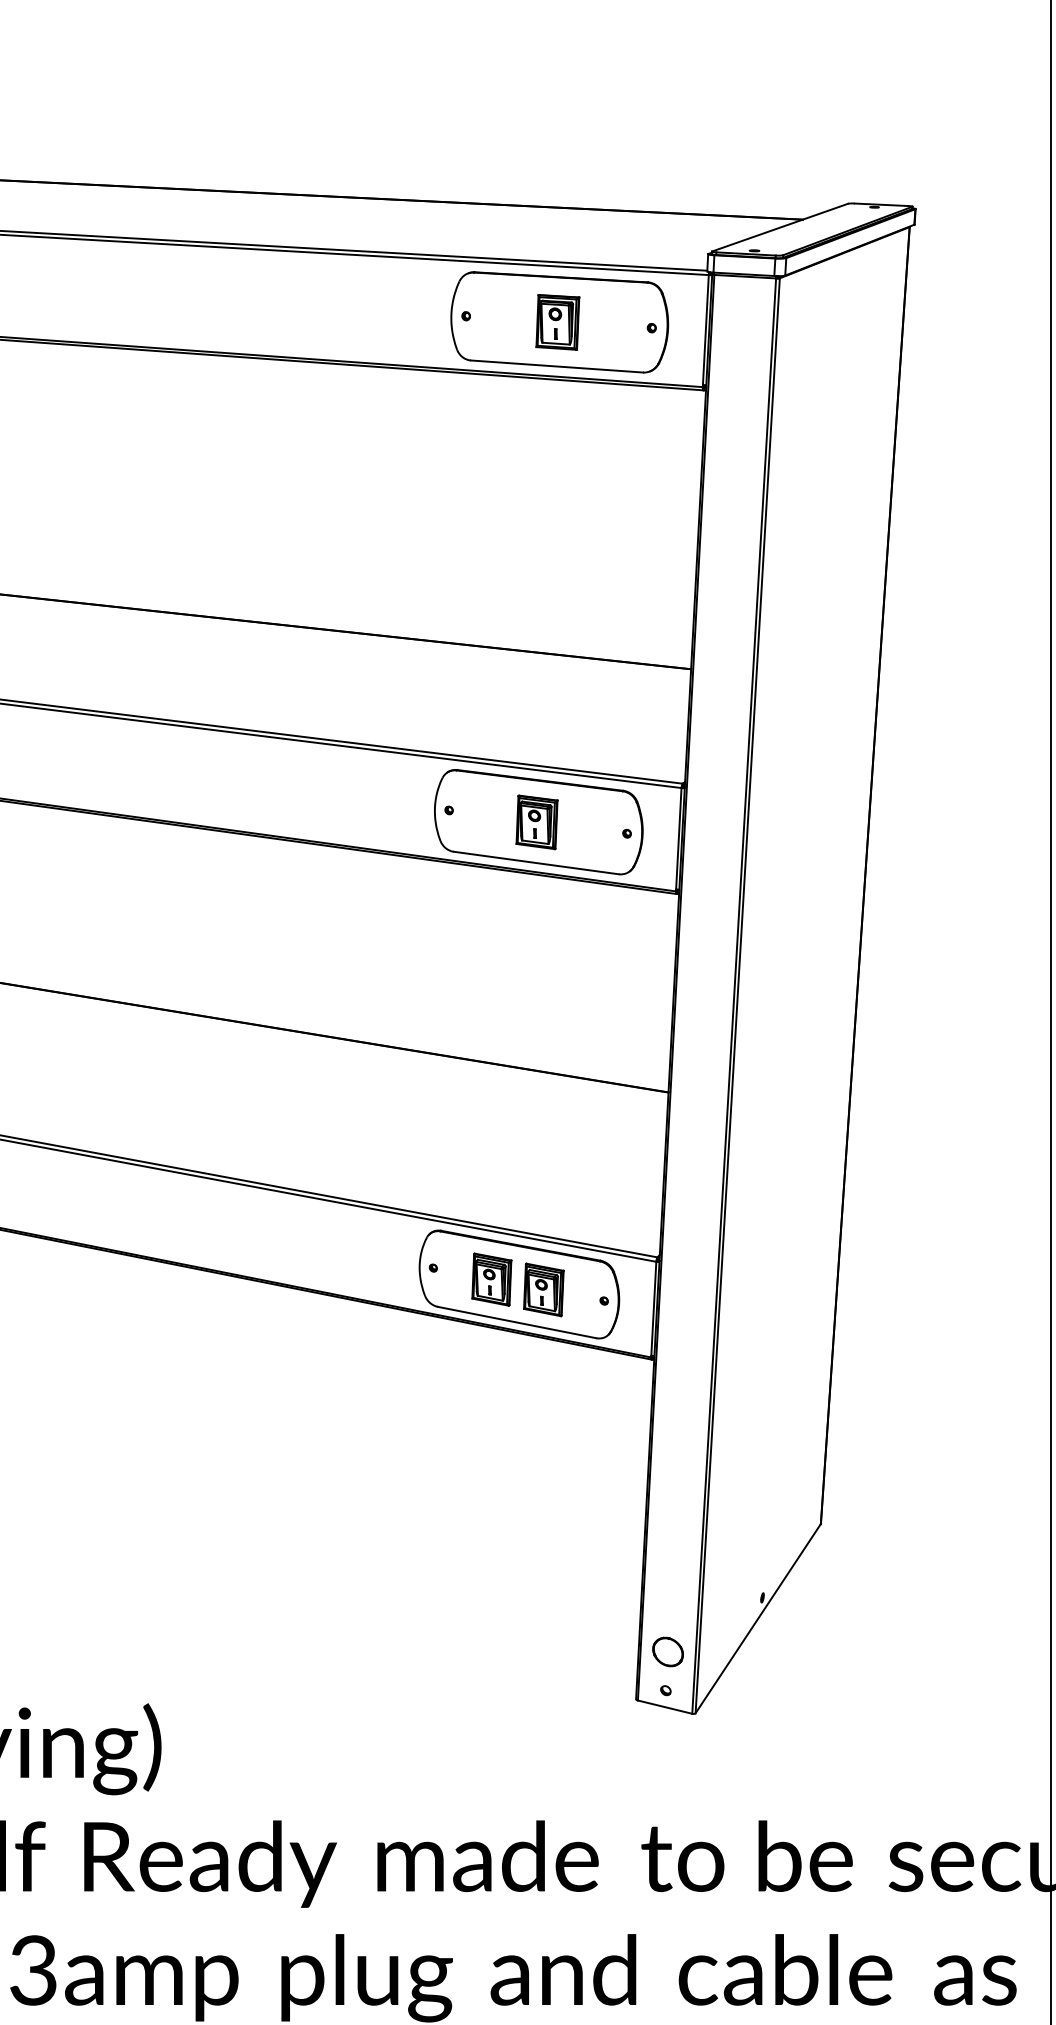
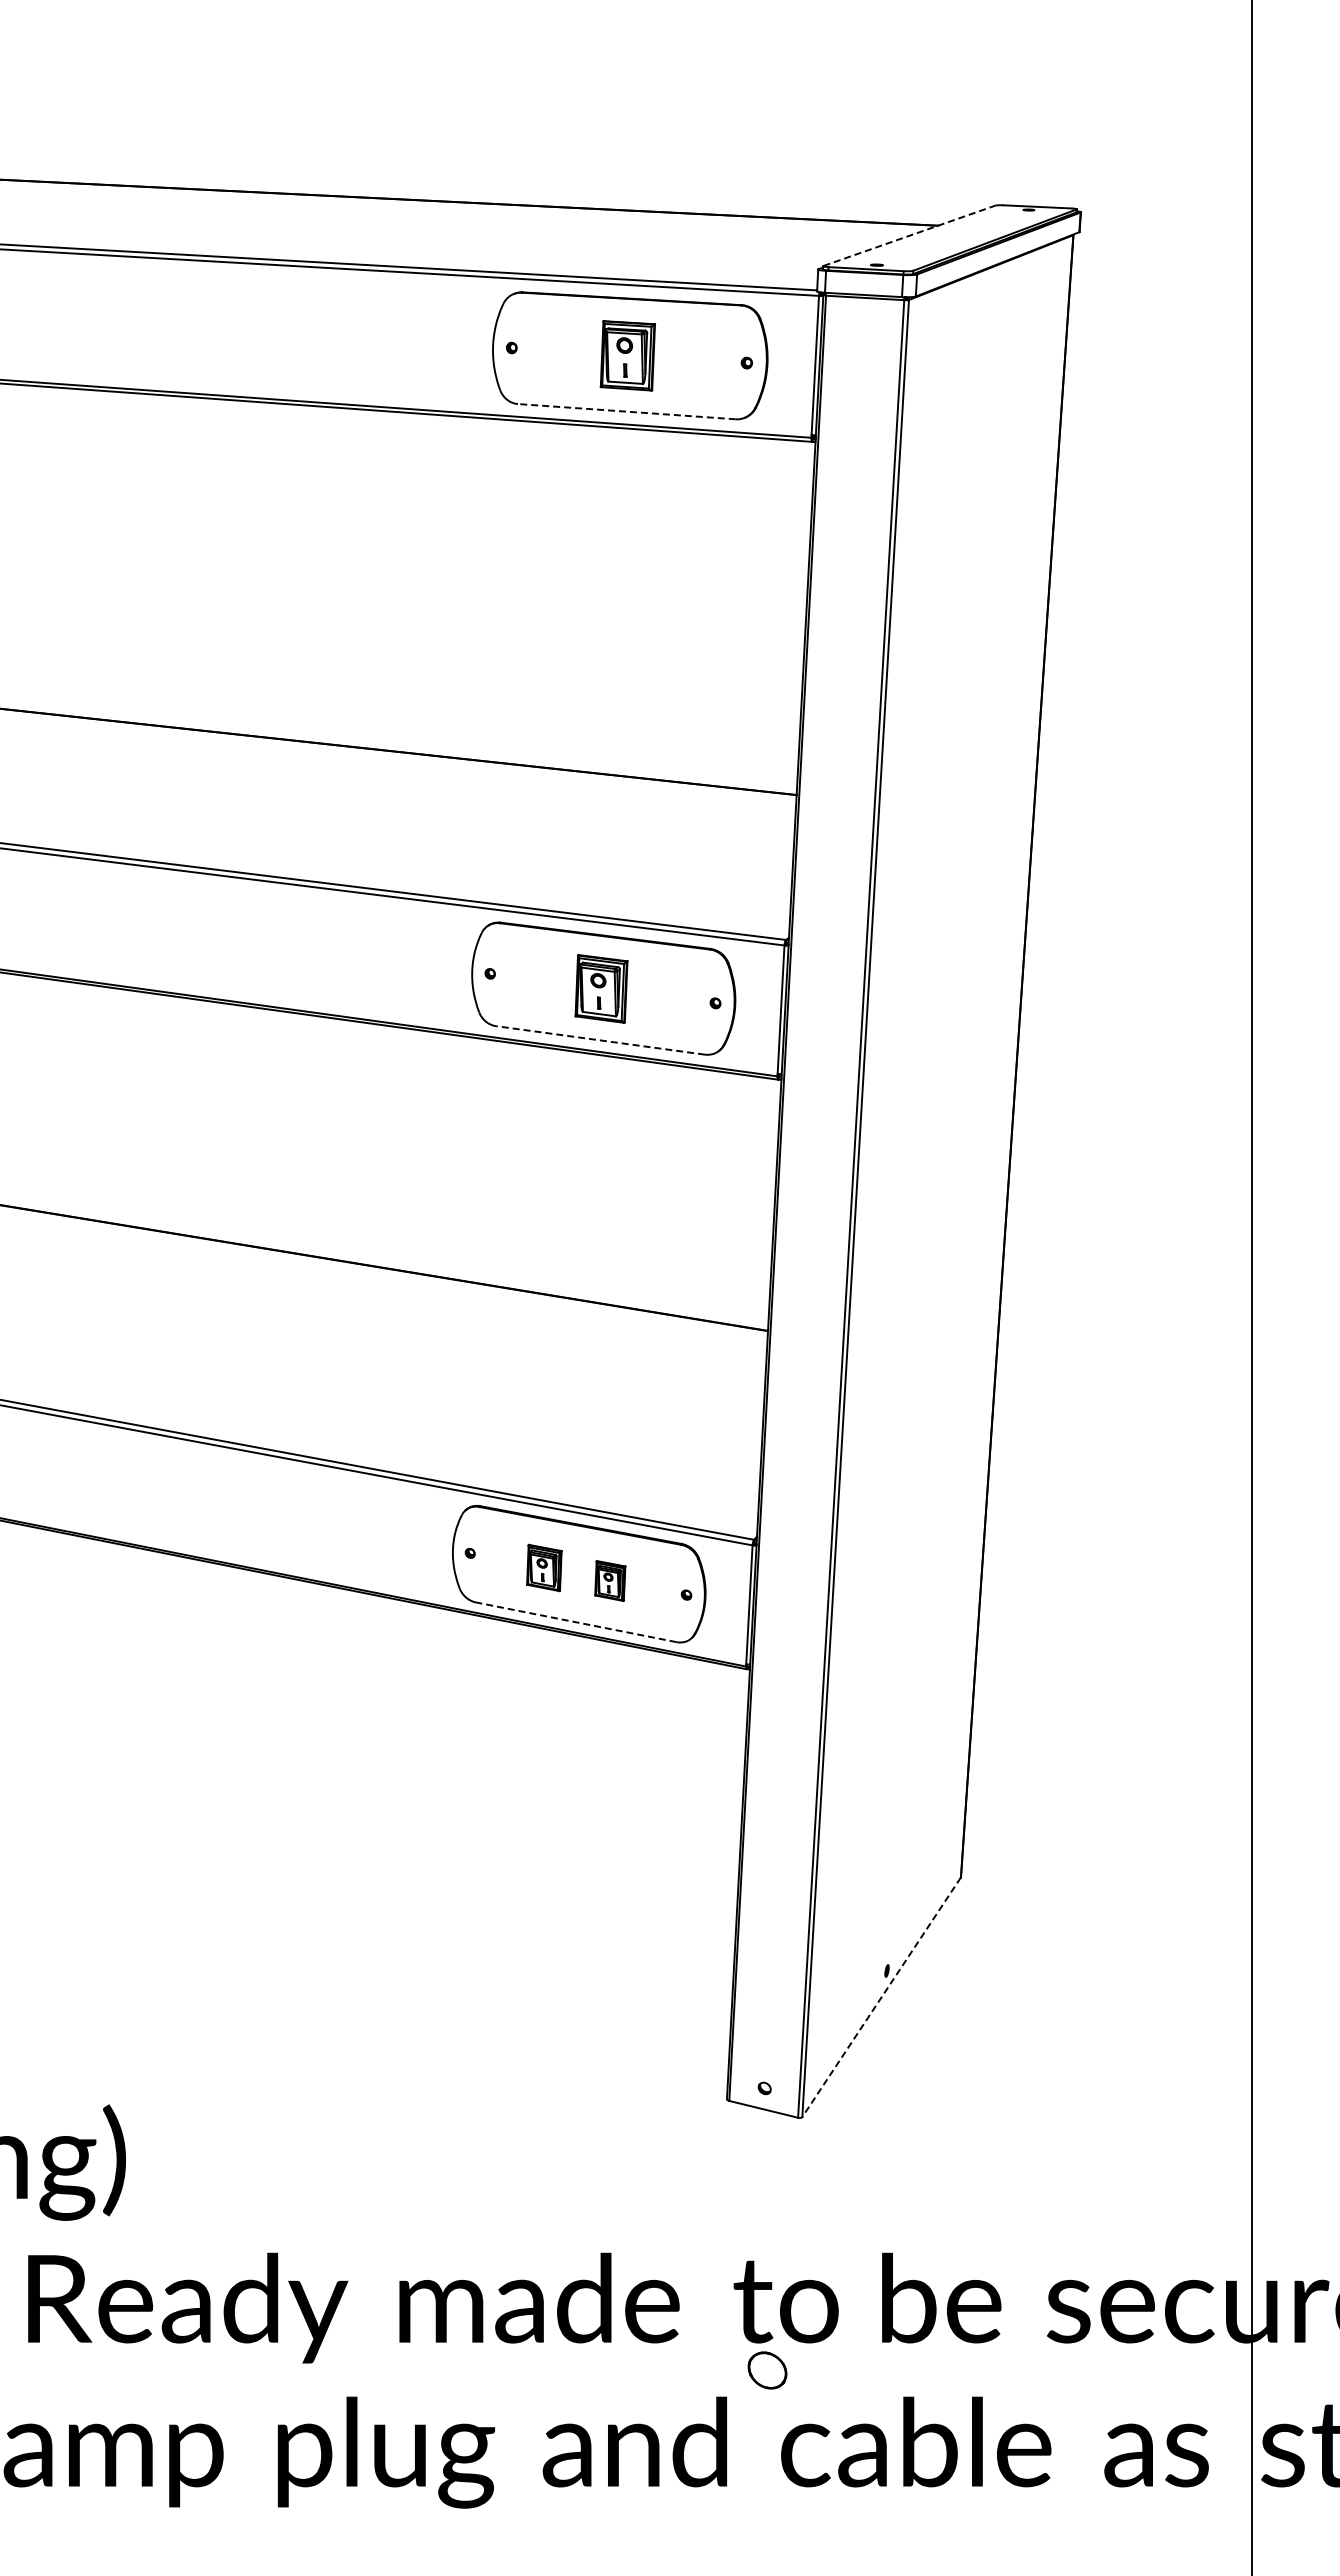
line: (780, 227) -> (909, 235), solid -> dashed
line: (556, 366) -> (626, 411), solid -> dashed
line: (536, 863) -> (600, 1040), solid -> dashed
part: (492, 1279) -> (544, 1567), size x0.7
part: (544, 1289) -> (610, 1580), size x0.6
line: (516, 1322) -> (575, 1622), solid -> dashed
line: (758, 1618) -> (881, 1997), solid -> dashed
part: (668, 1651) -> (767, 2370), moved

